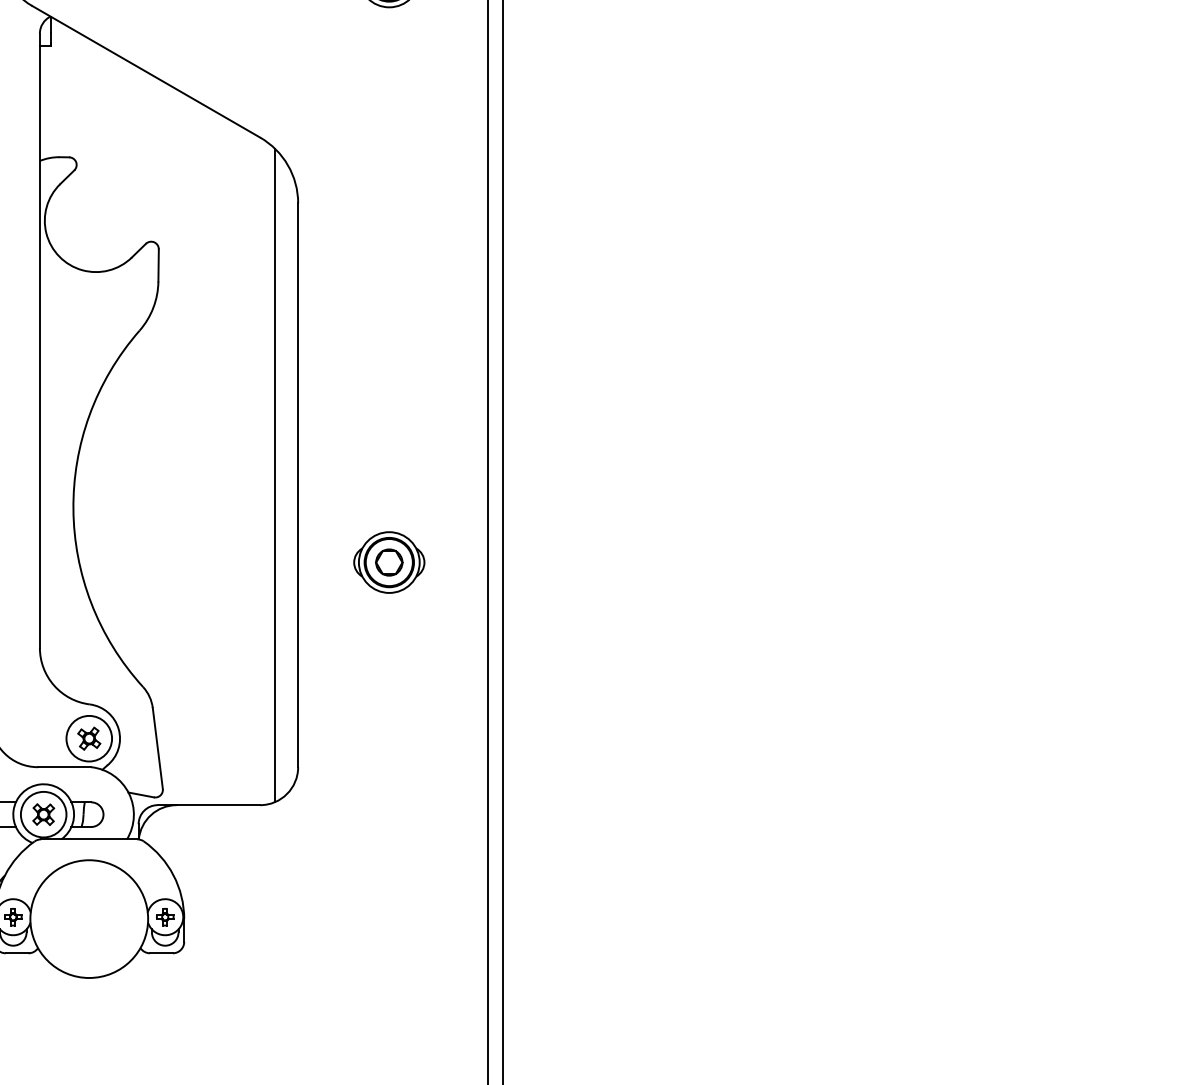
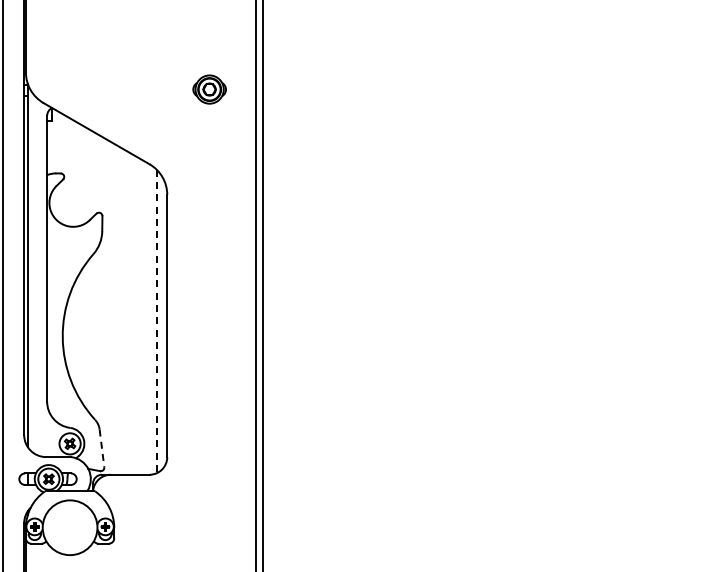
line: (275, 475) -> (156, 321), solid -> dashed
part: (388, 561) -> (209, 361), removed
line: (156, 748) -> (101, 448), solid -> dashed

